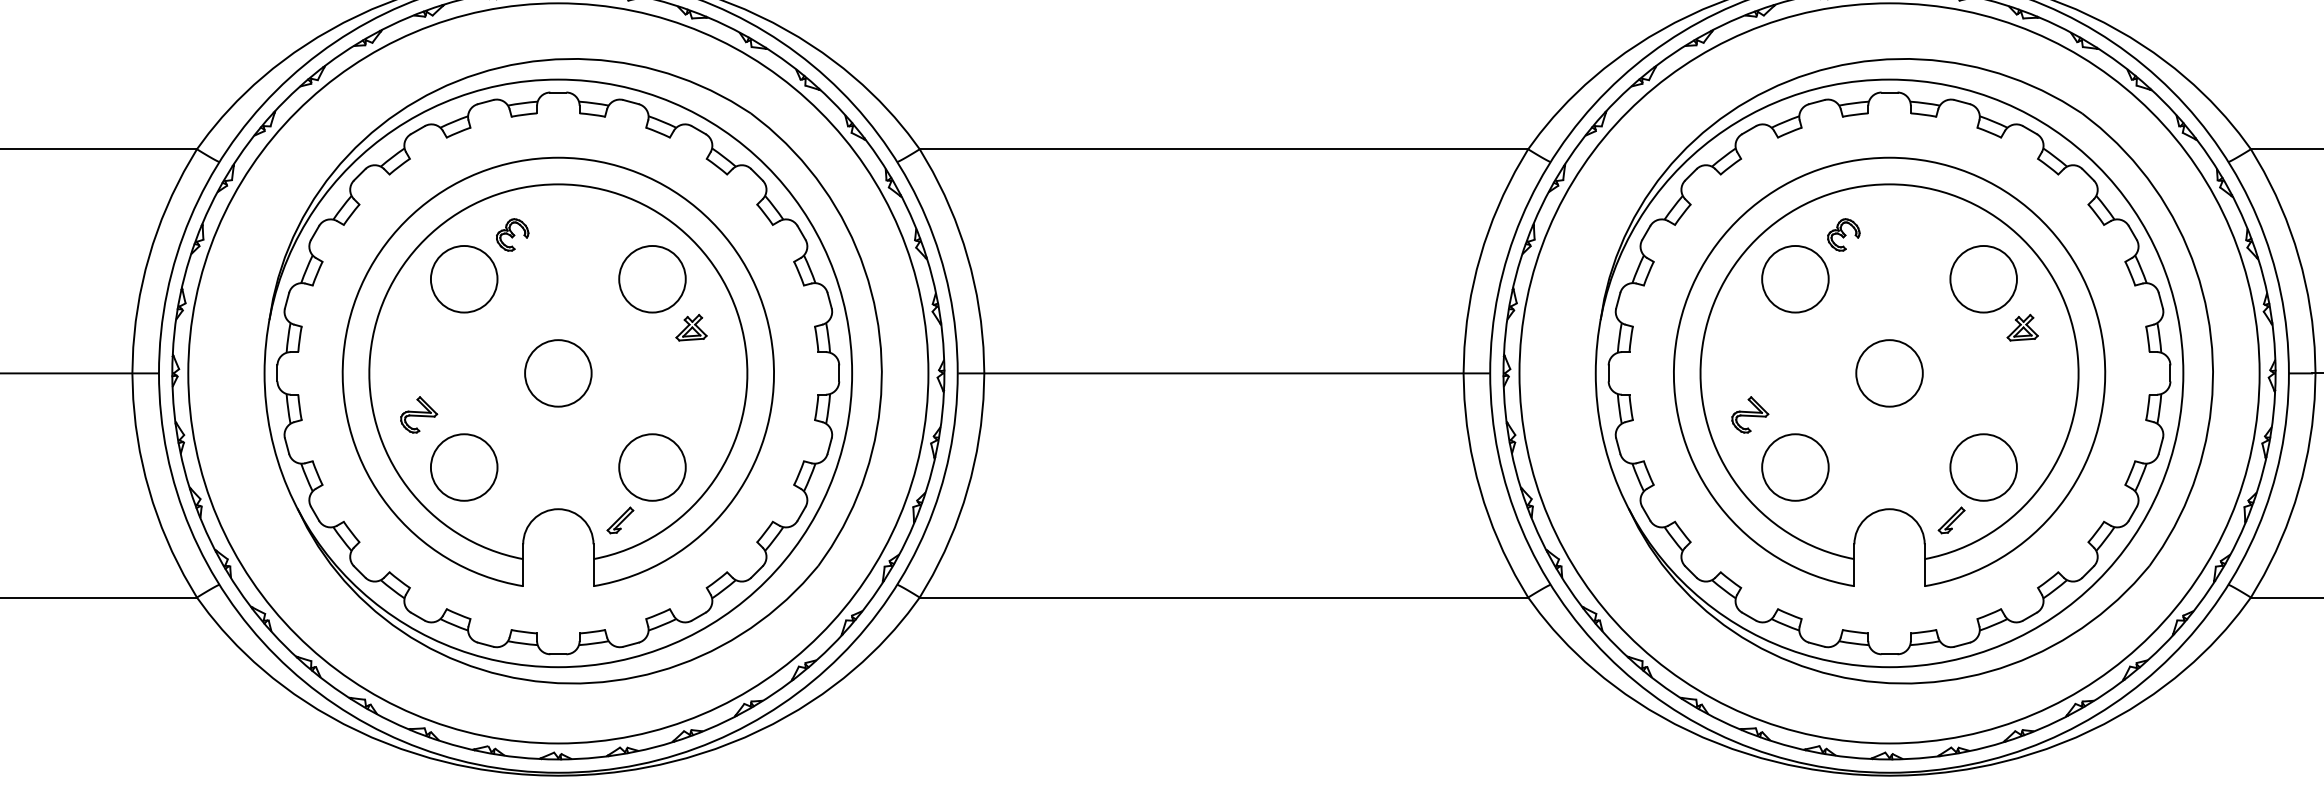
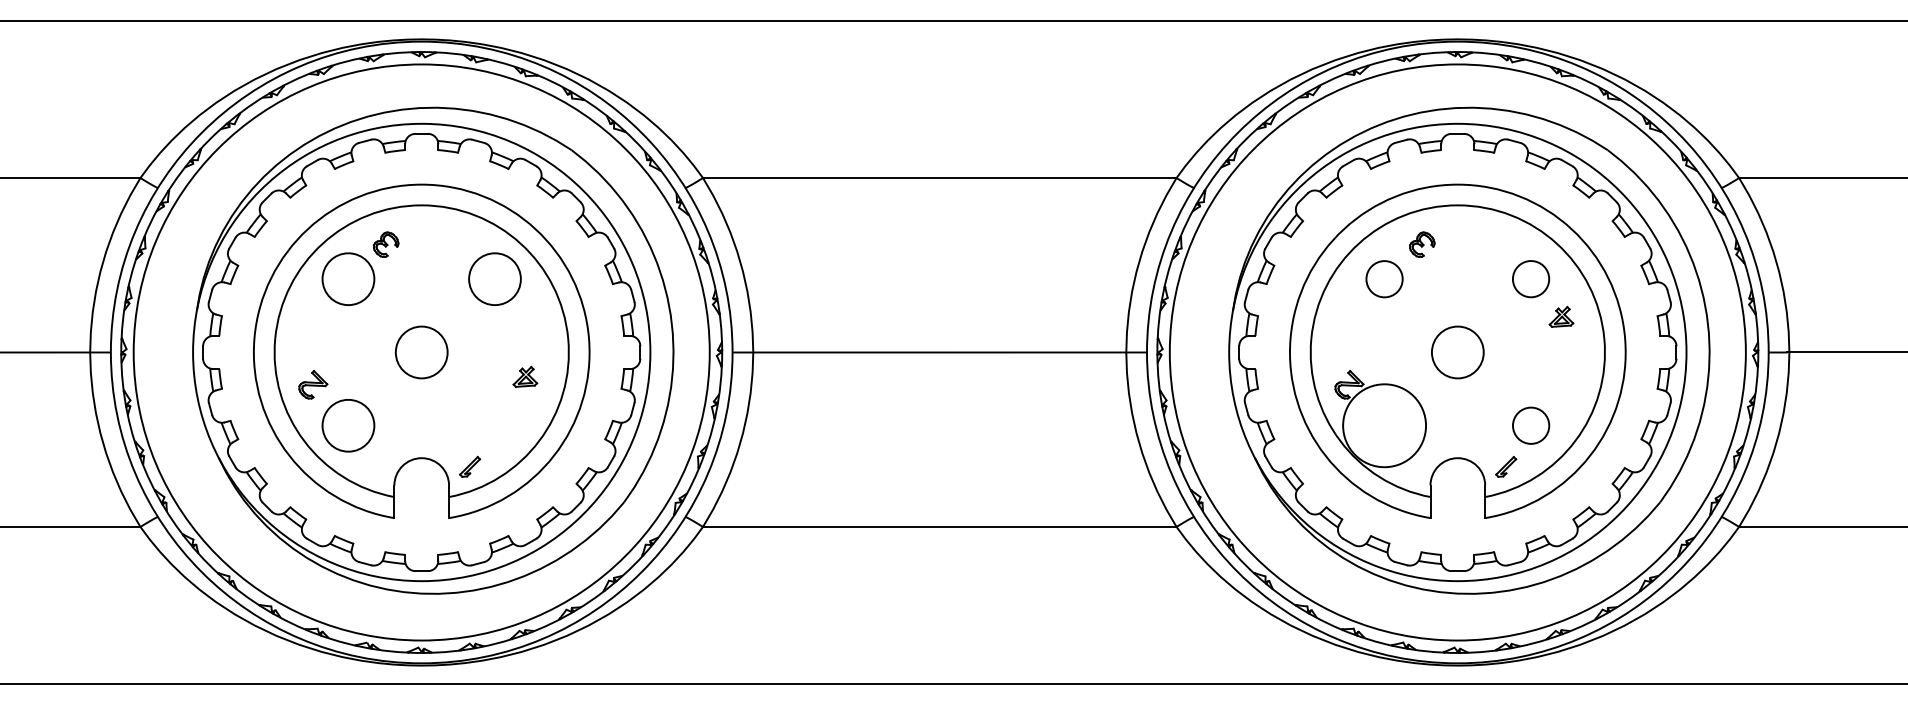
circle: (1982, 278) -> (1530, 278), size x0.7
circle: (1795, 279) -> (1384, 279), size x0.7
part: (691, 327) -> (525, 376), moved
circle: (651, 467) -> (494, 425), removed
circle: (1795, 467) -> (1384, 425), size x1.6
circle: (1984, 467) -> (1531, 425), size x0.7

